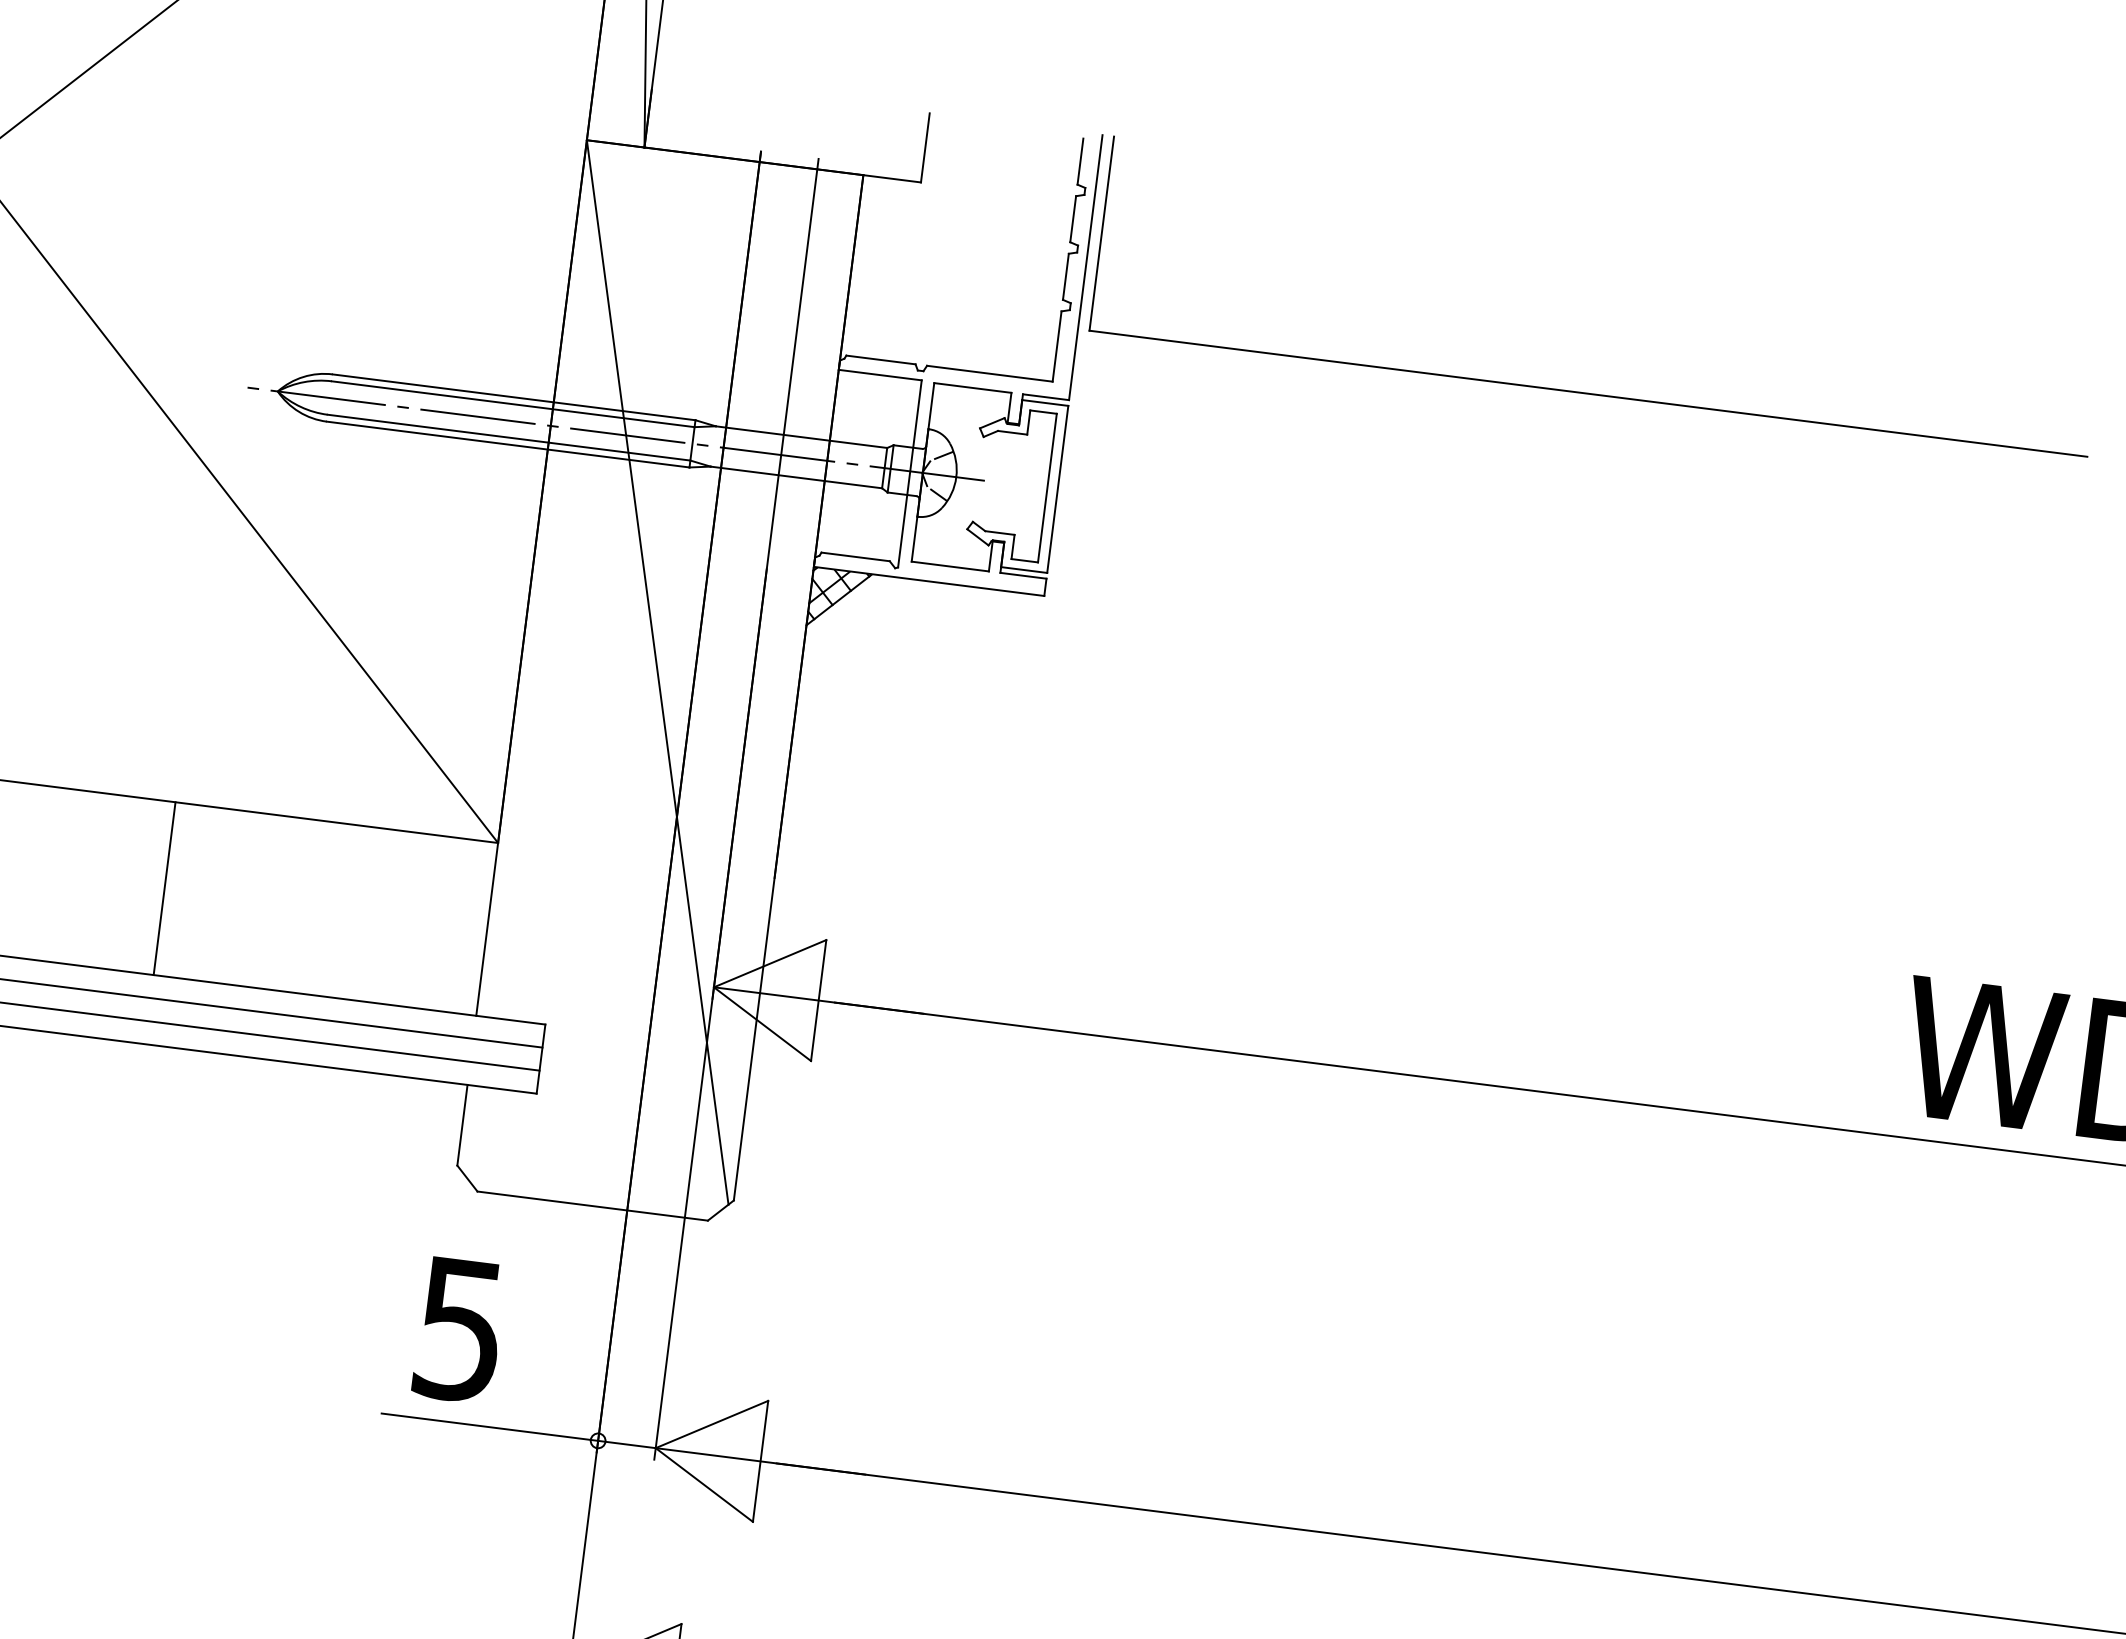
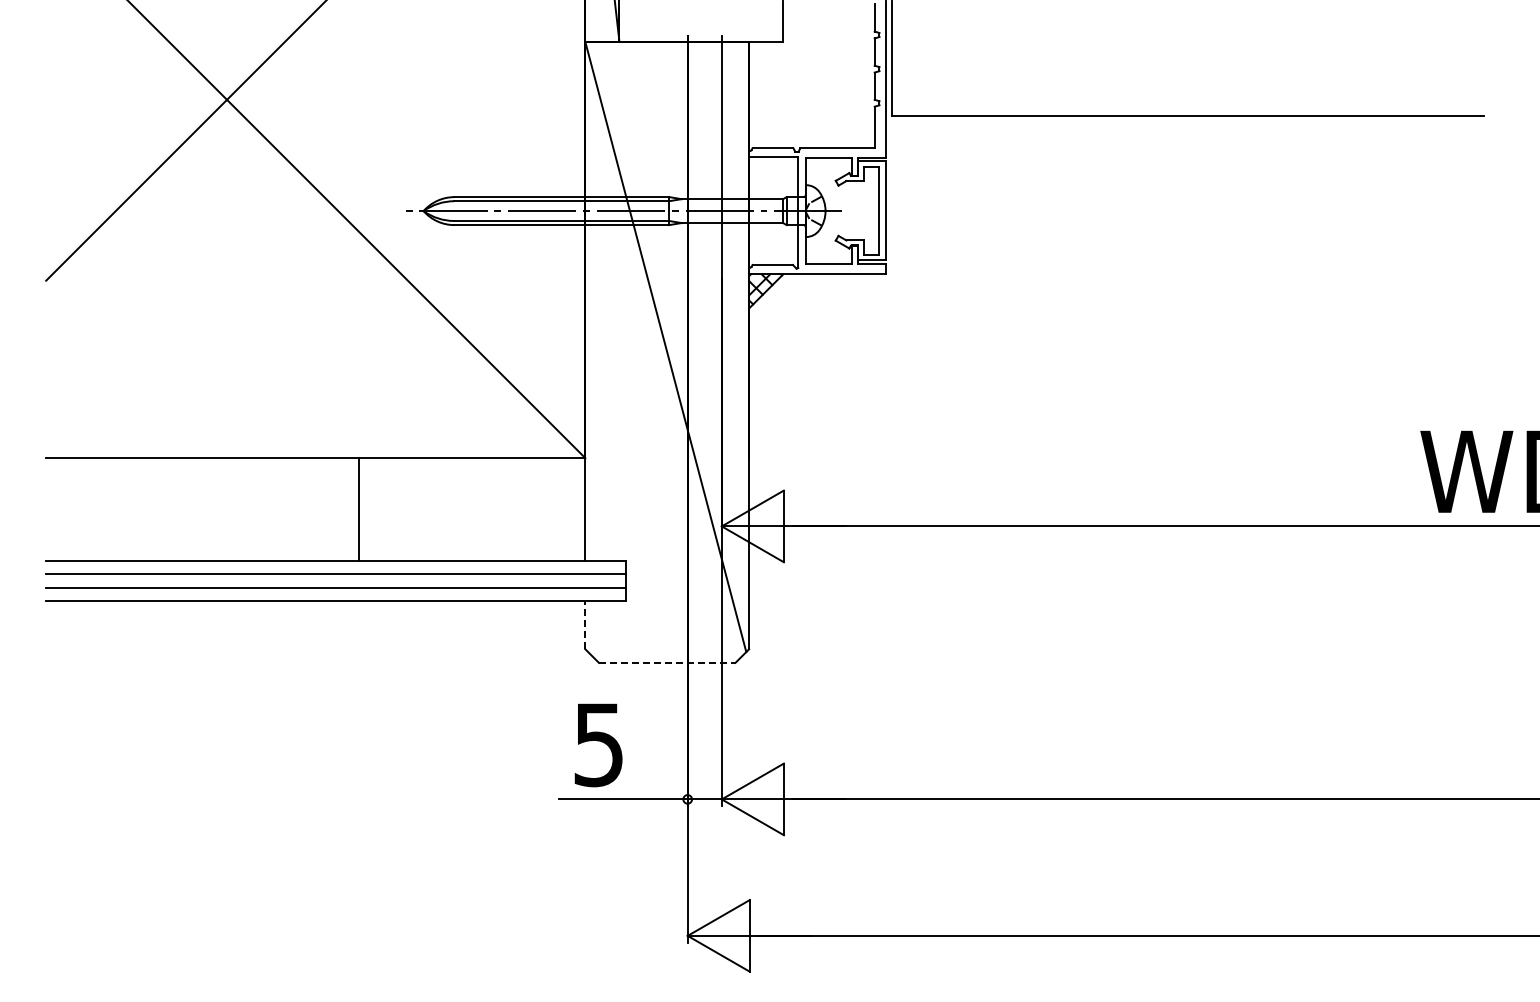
line: (165, 888) -> (359, 509), moved
line: (462, 1125) -> (585, 625), solid -> dashed
line: (593, 1205) -> (667, 662), solid -> dashed

